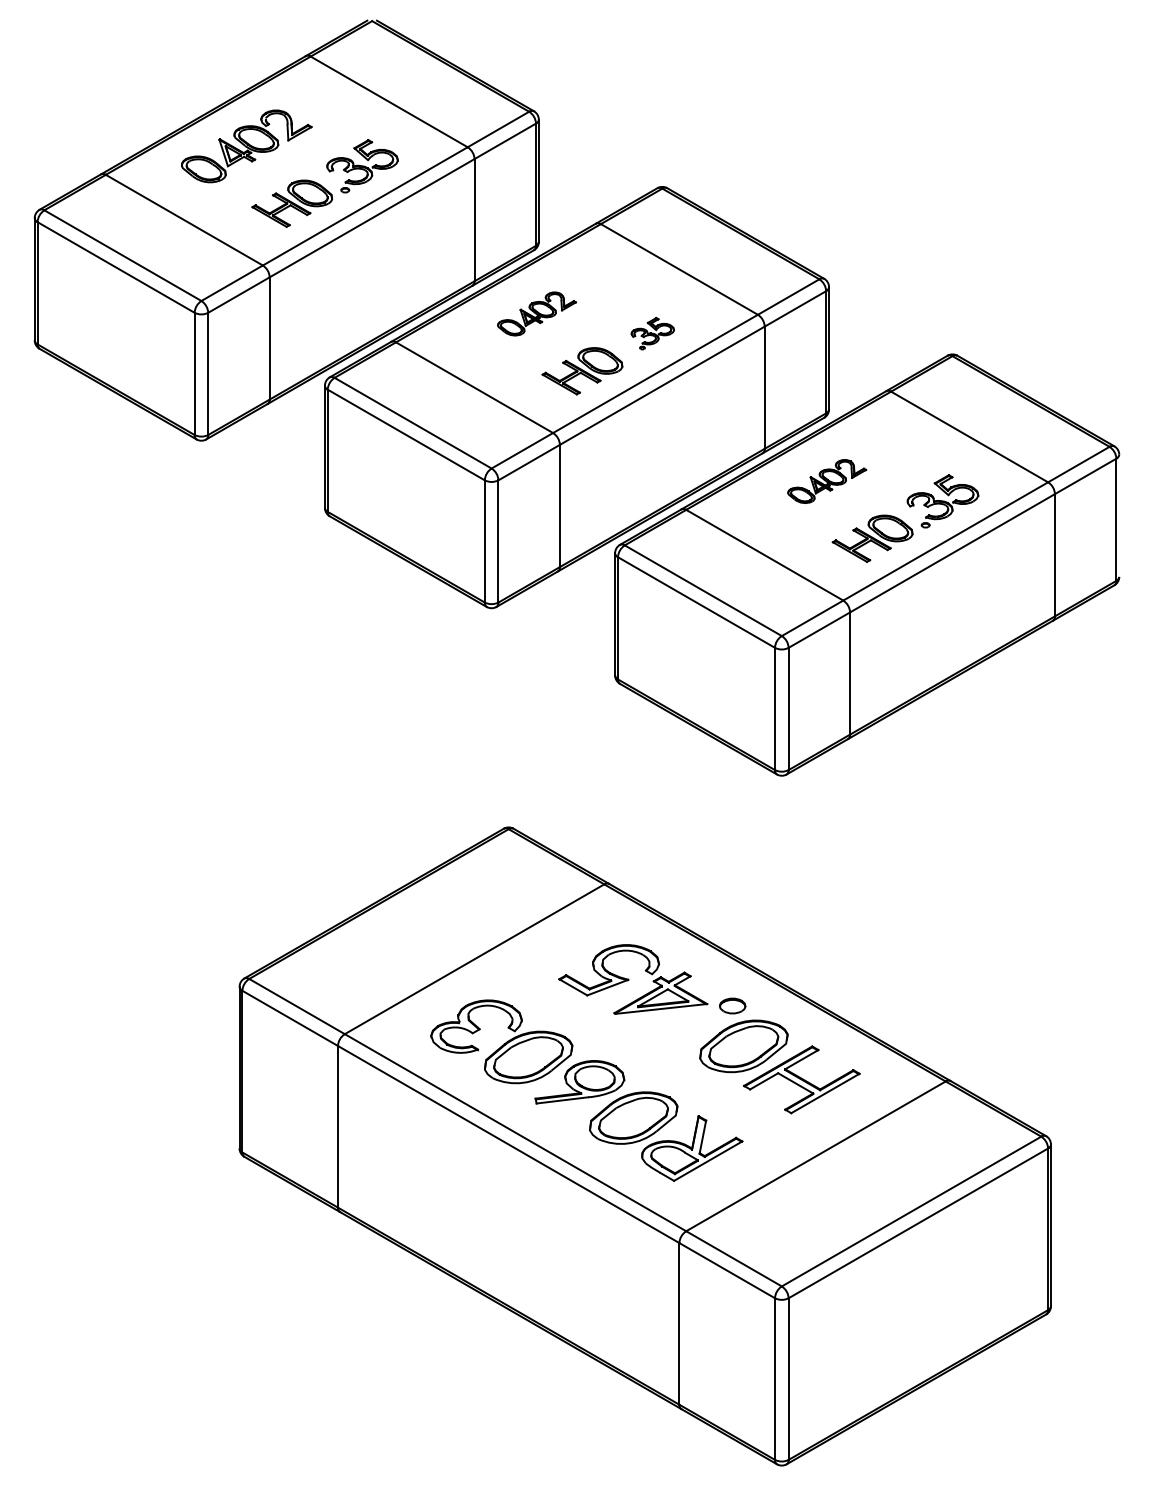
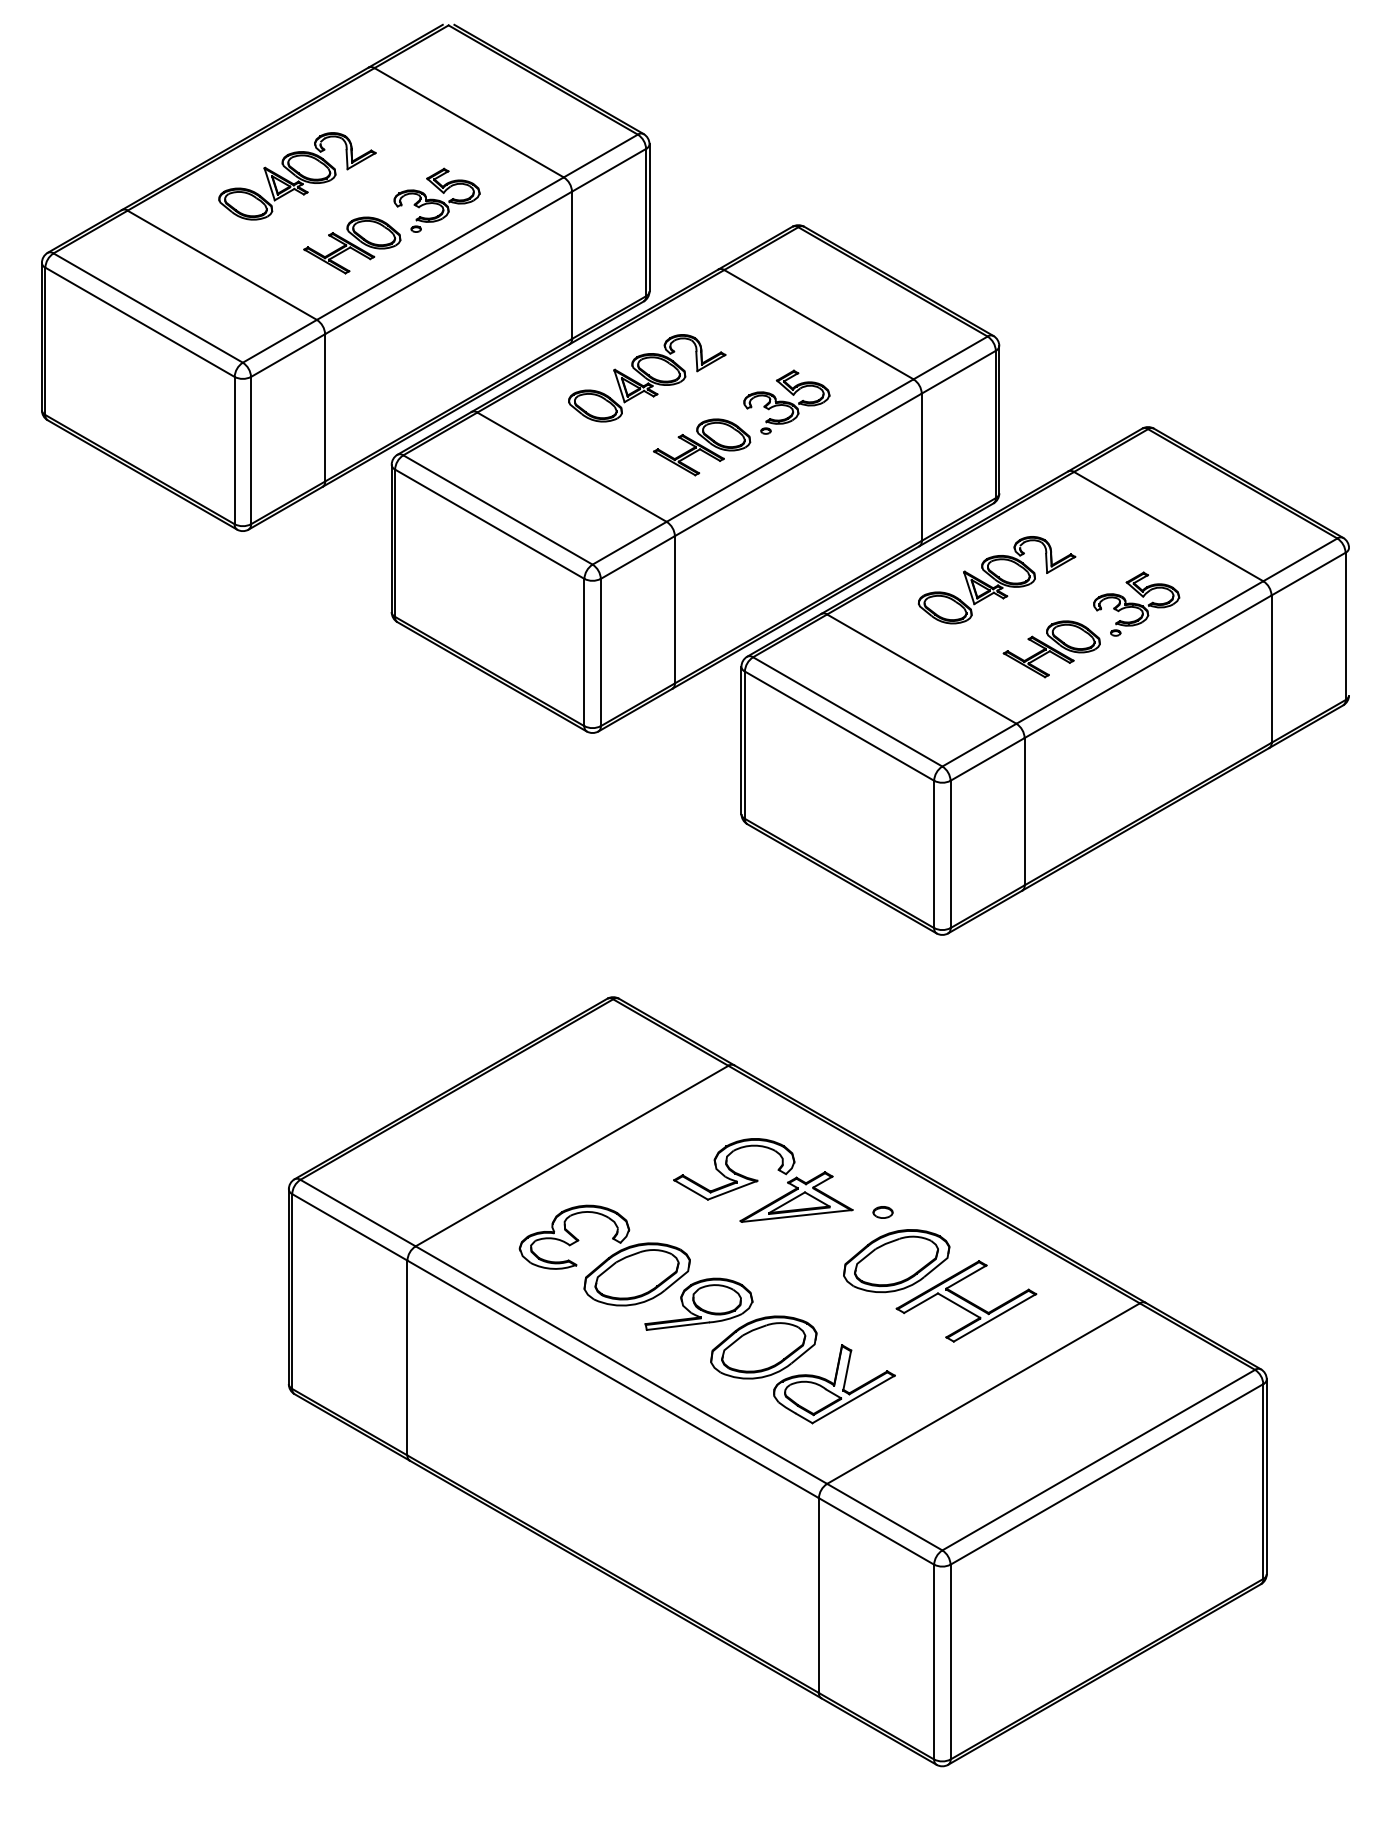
part: (537, 314) -> (647, 378), size x1.67
part: (652, 333) -> (786, 401), size x1.67
part: (826, 481) -> (996, 580), size x1.67
part: (732, 1006) -> (882, 1212), size x0.62

